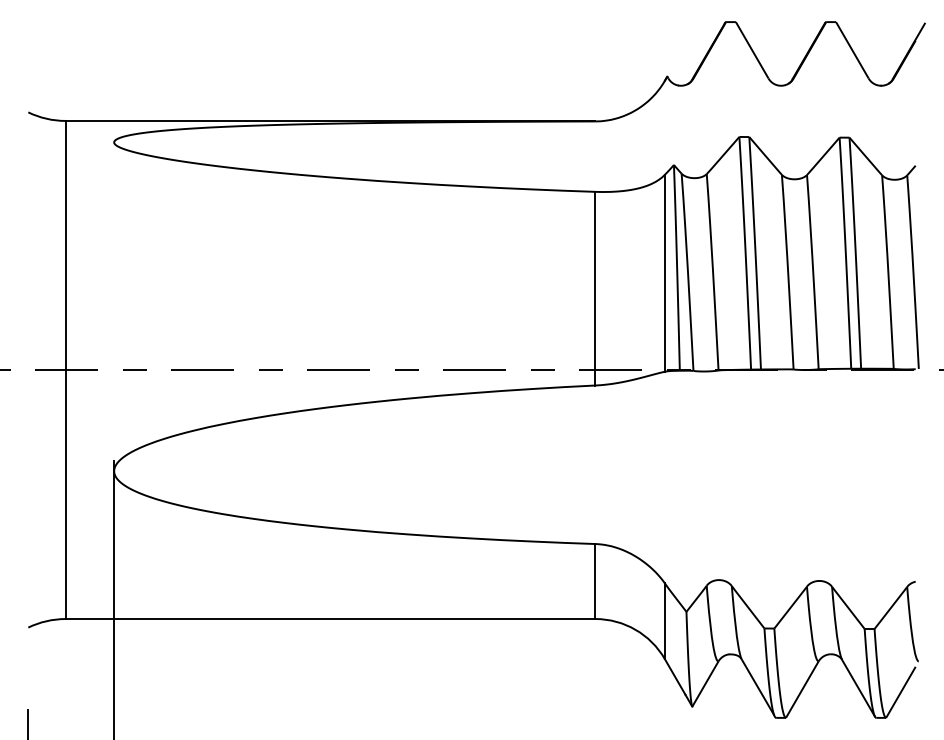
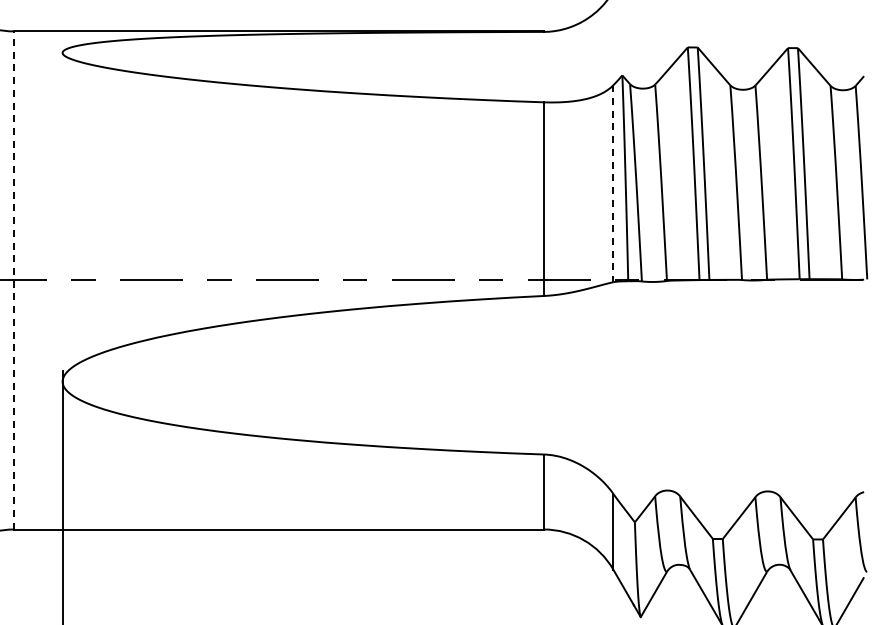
line: (664, 273) -> (612, 183), solid -> dashed
line: (65, 369) -> (13, 279), solid -> dashed

